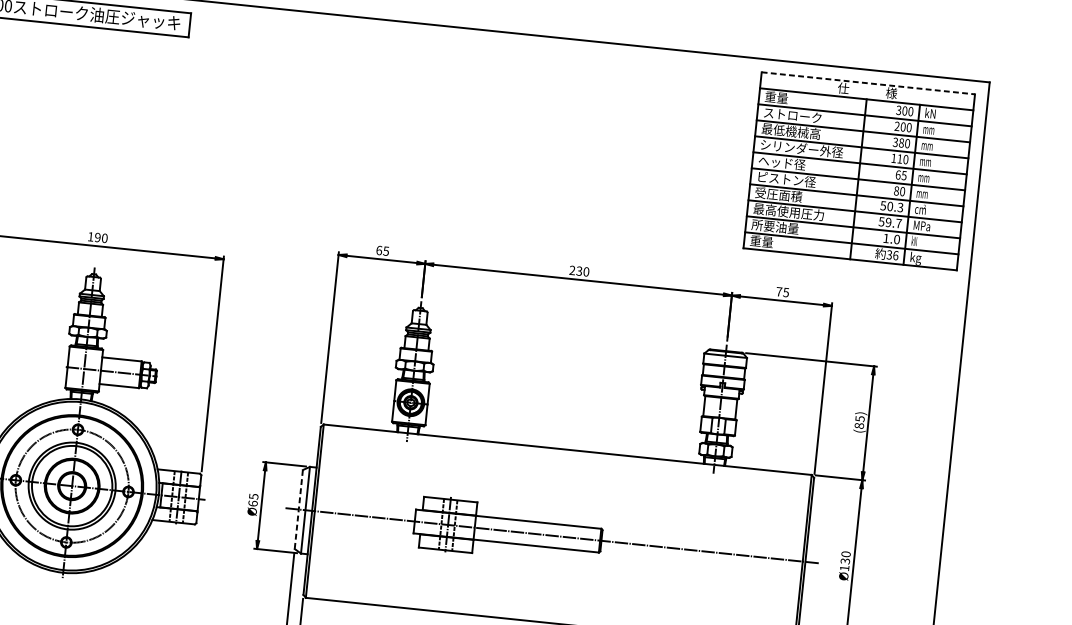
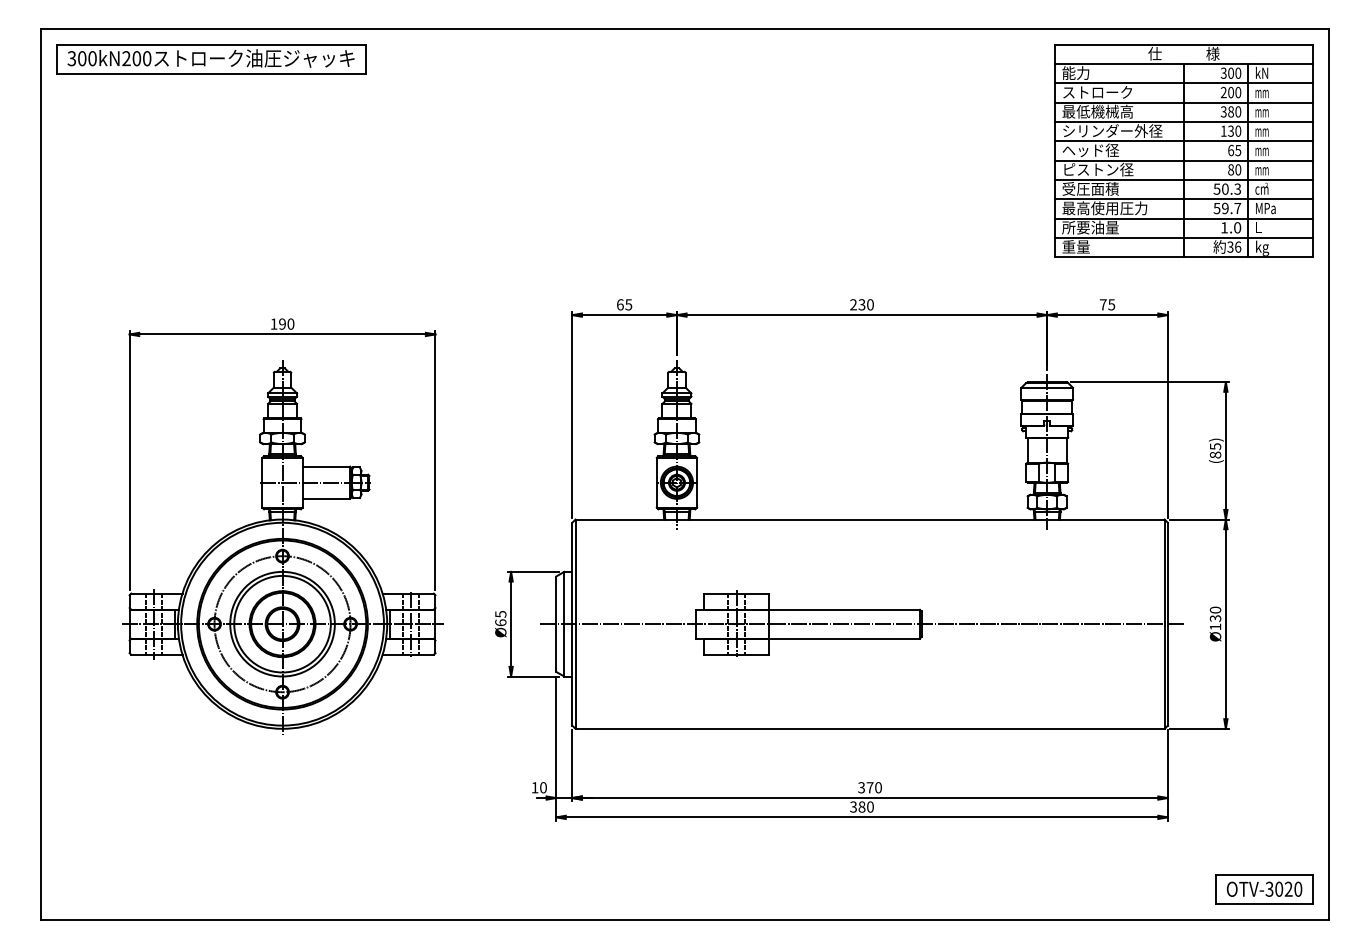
line: (868, 83) -> (1184, 44), dashed -> solid
text: (776, 97) -> (1075, 72), 重量 -> 能力
text: (899, 158) -> (1230, 130), 110 -> 130
text: (914, 241) -> (1258, 227), kN -> L
line: (299, 509) -> (556, 624), dashed -> solid

